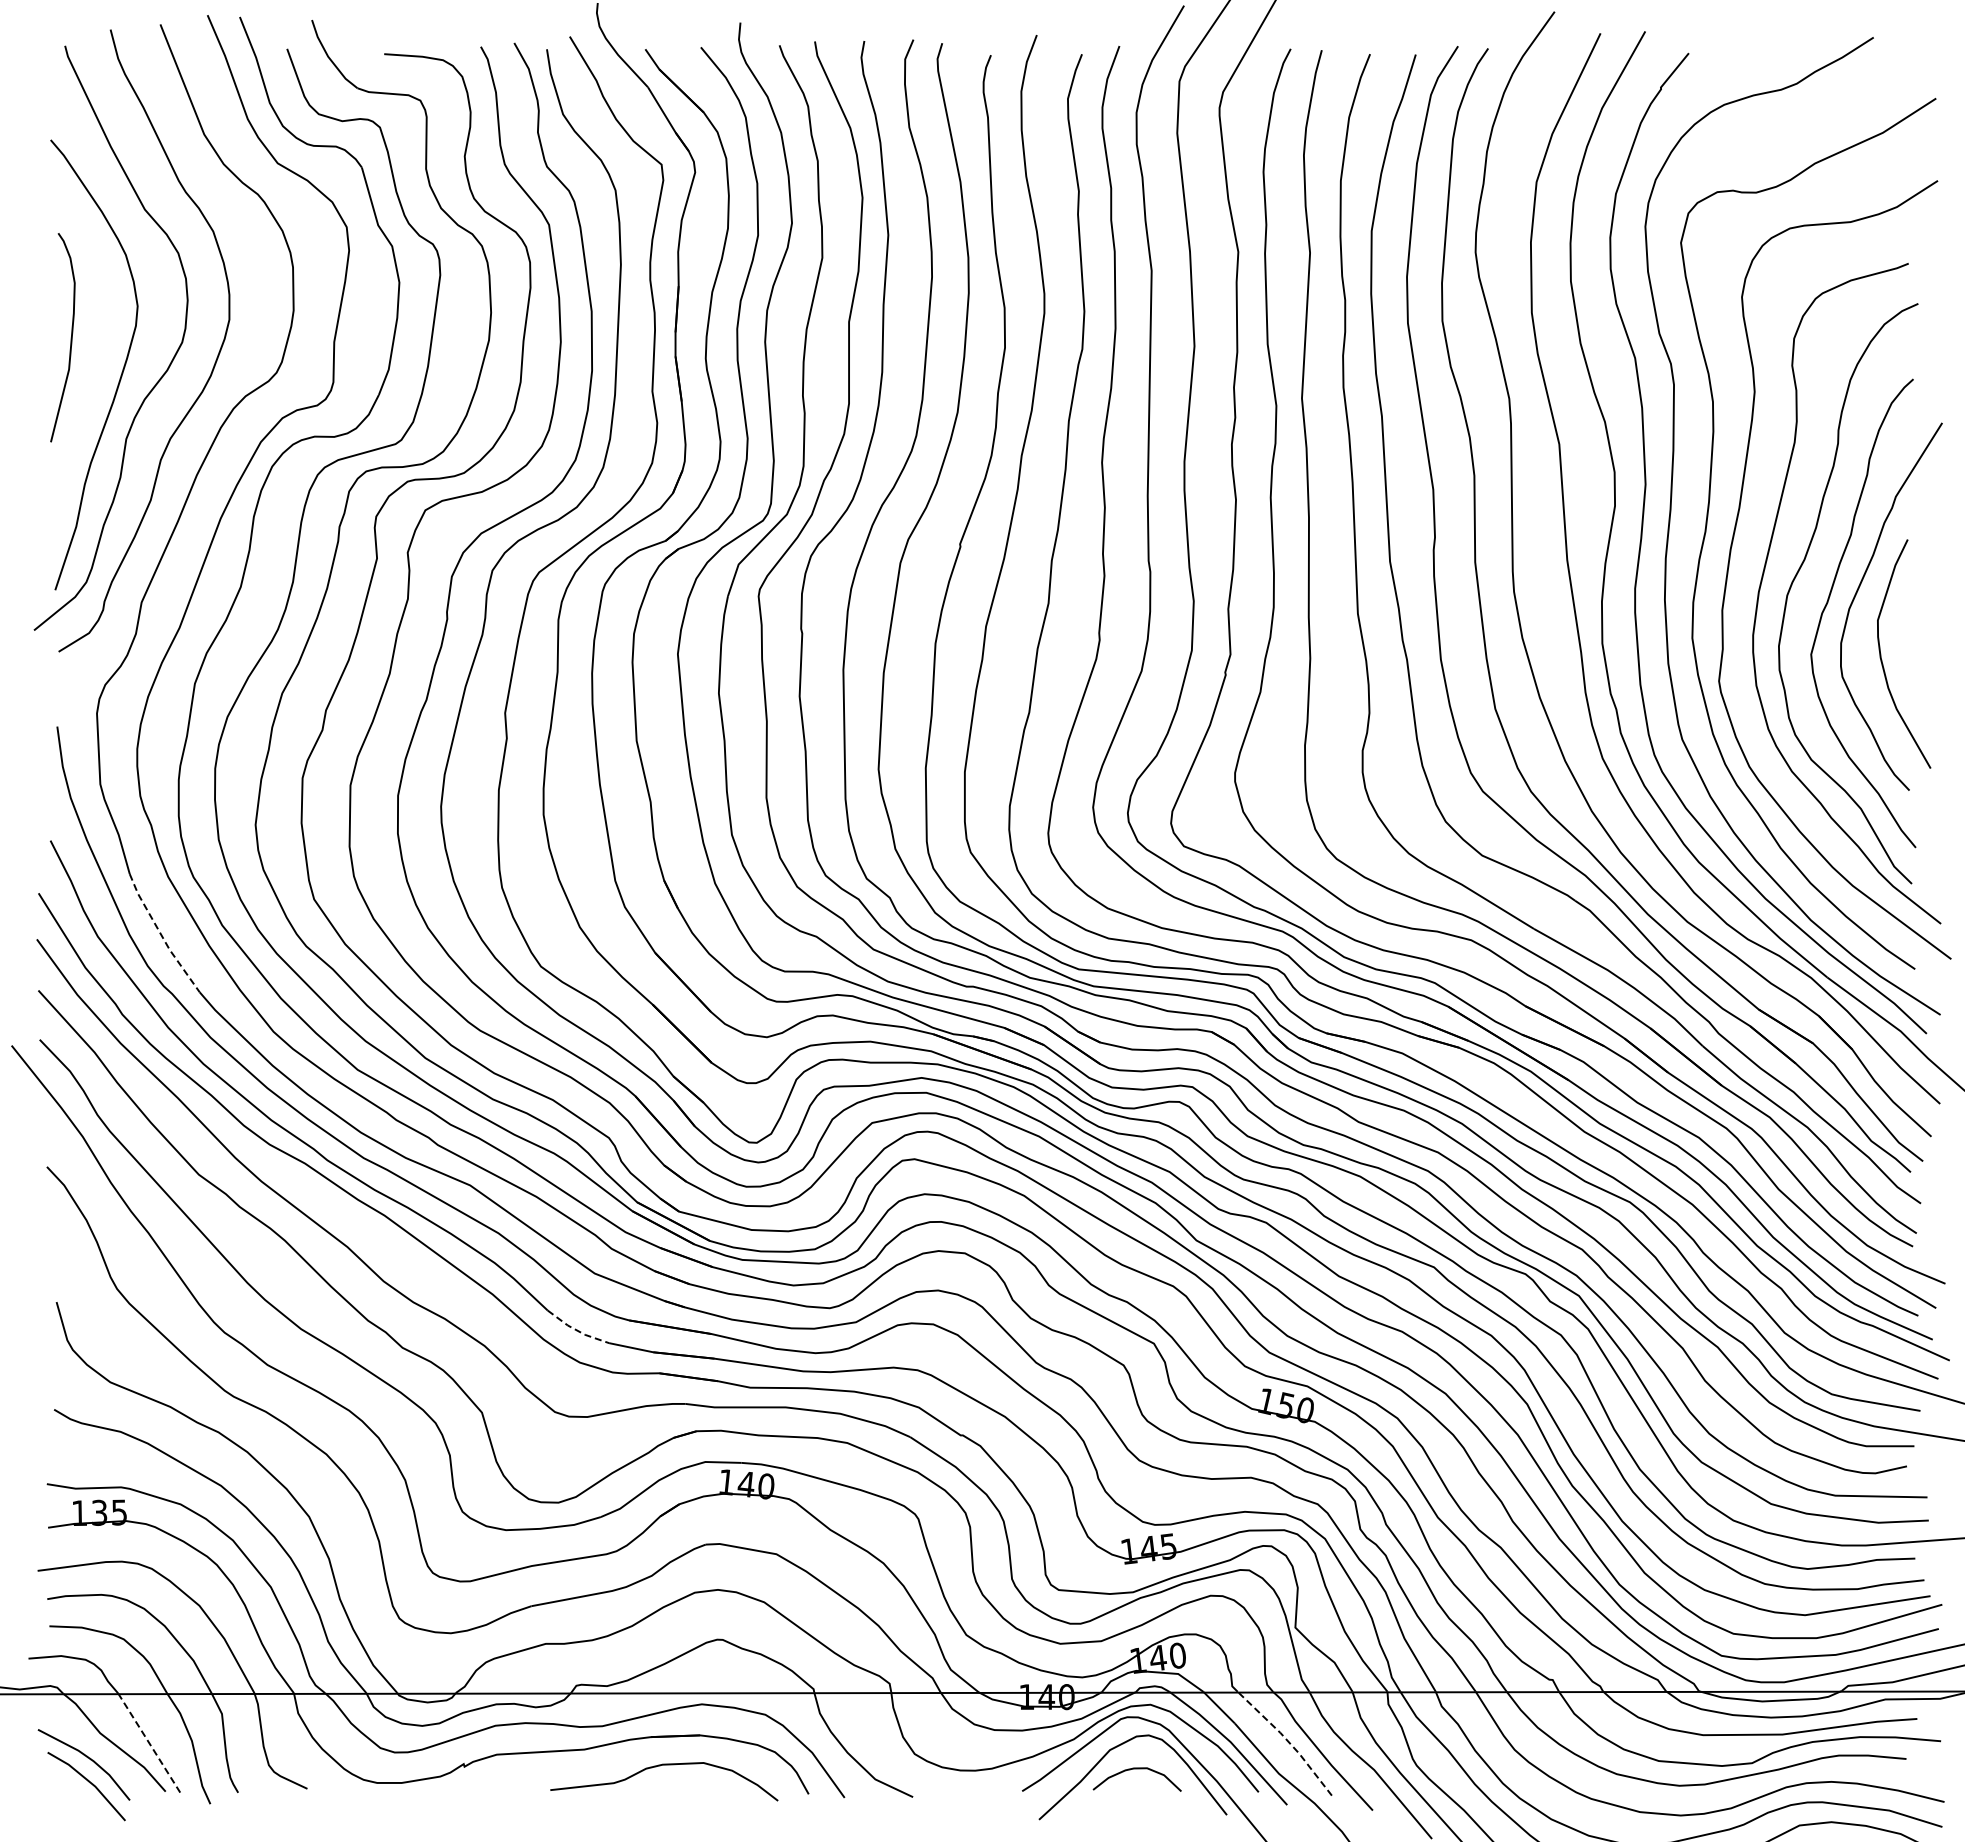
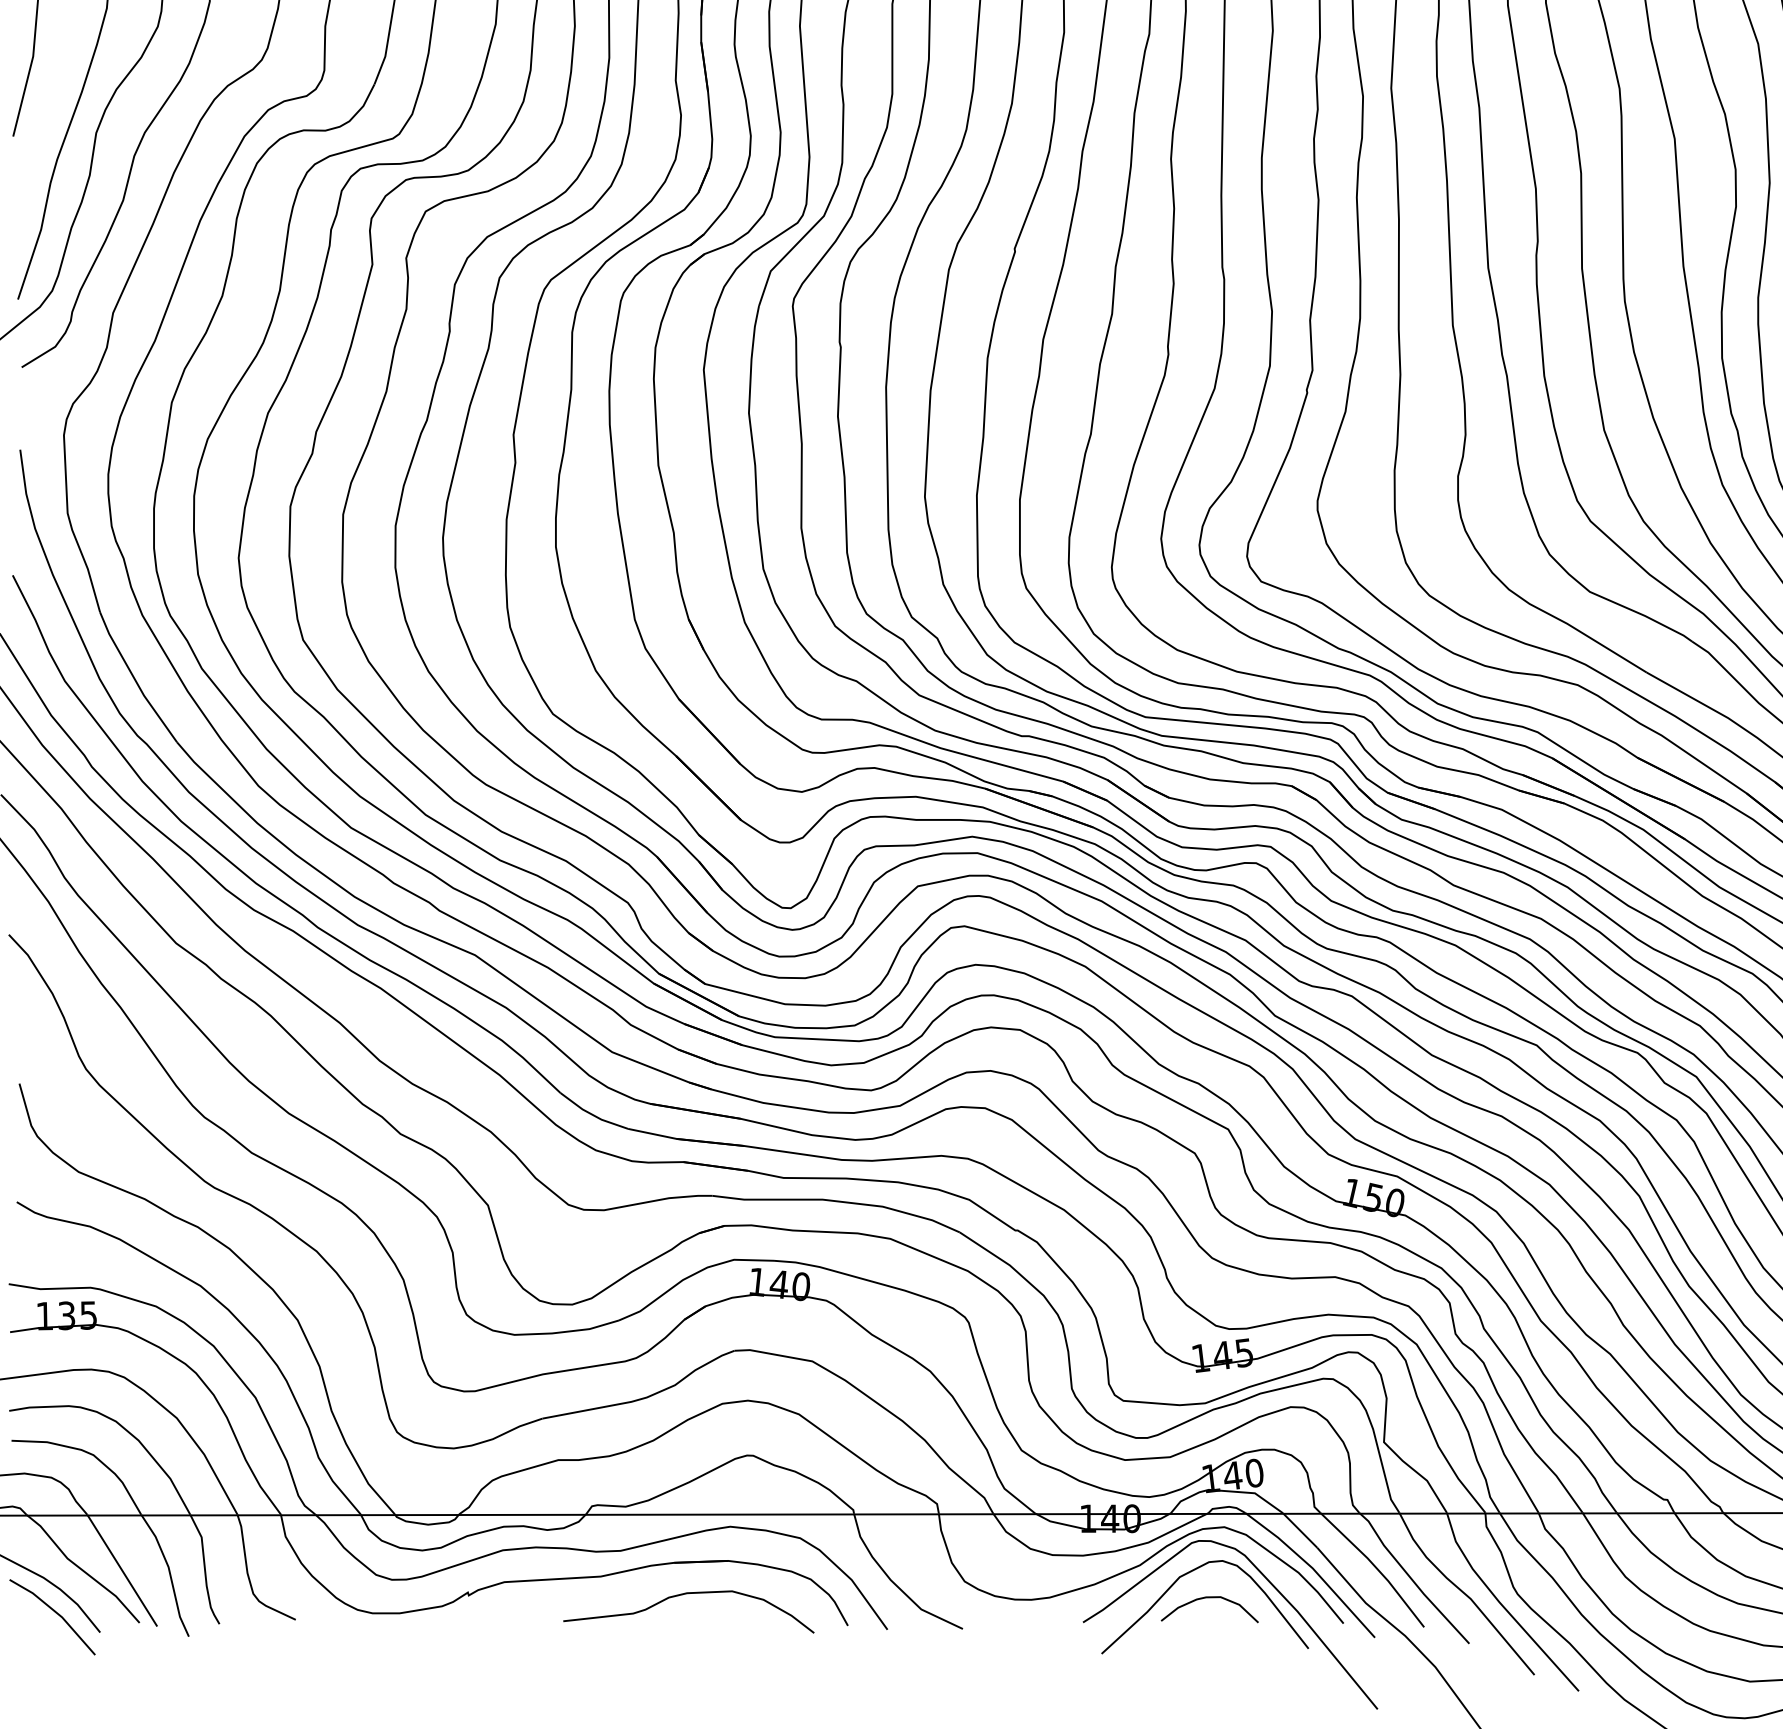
line: (161, 935) -> (135, 679), dashed -> solid
line: (576, 1330) -> (592, 1114), dashed -> solid
line: (1287, 1740) -> (1375, 1566), dashed -> solid
line: (149, 1744) -> (121, 1570), dashed -> solid

